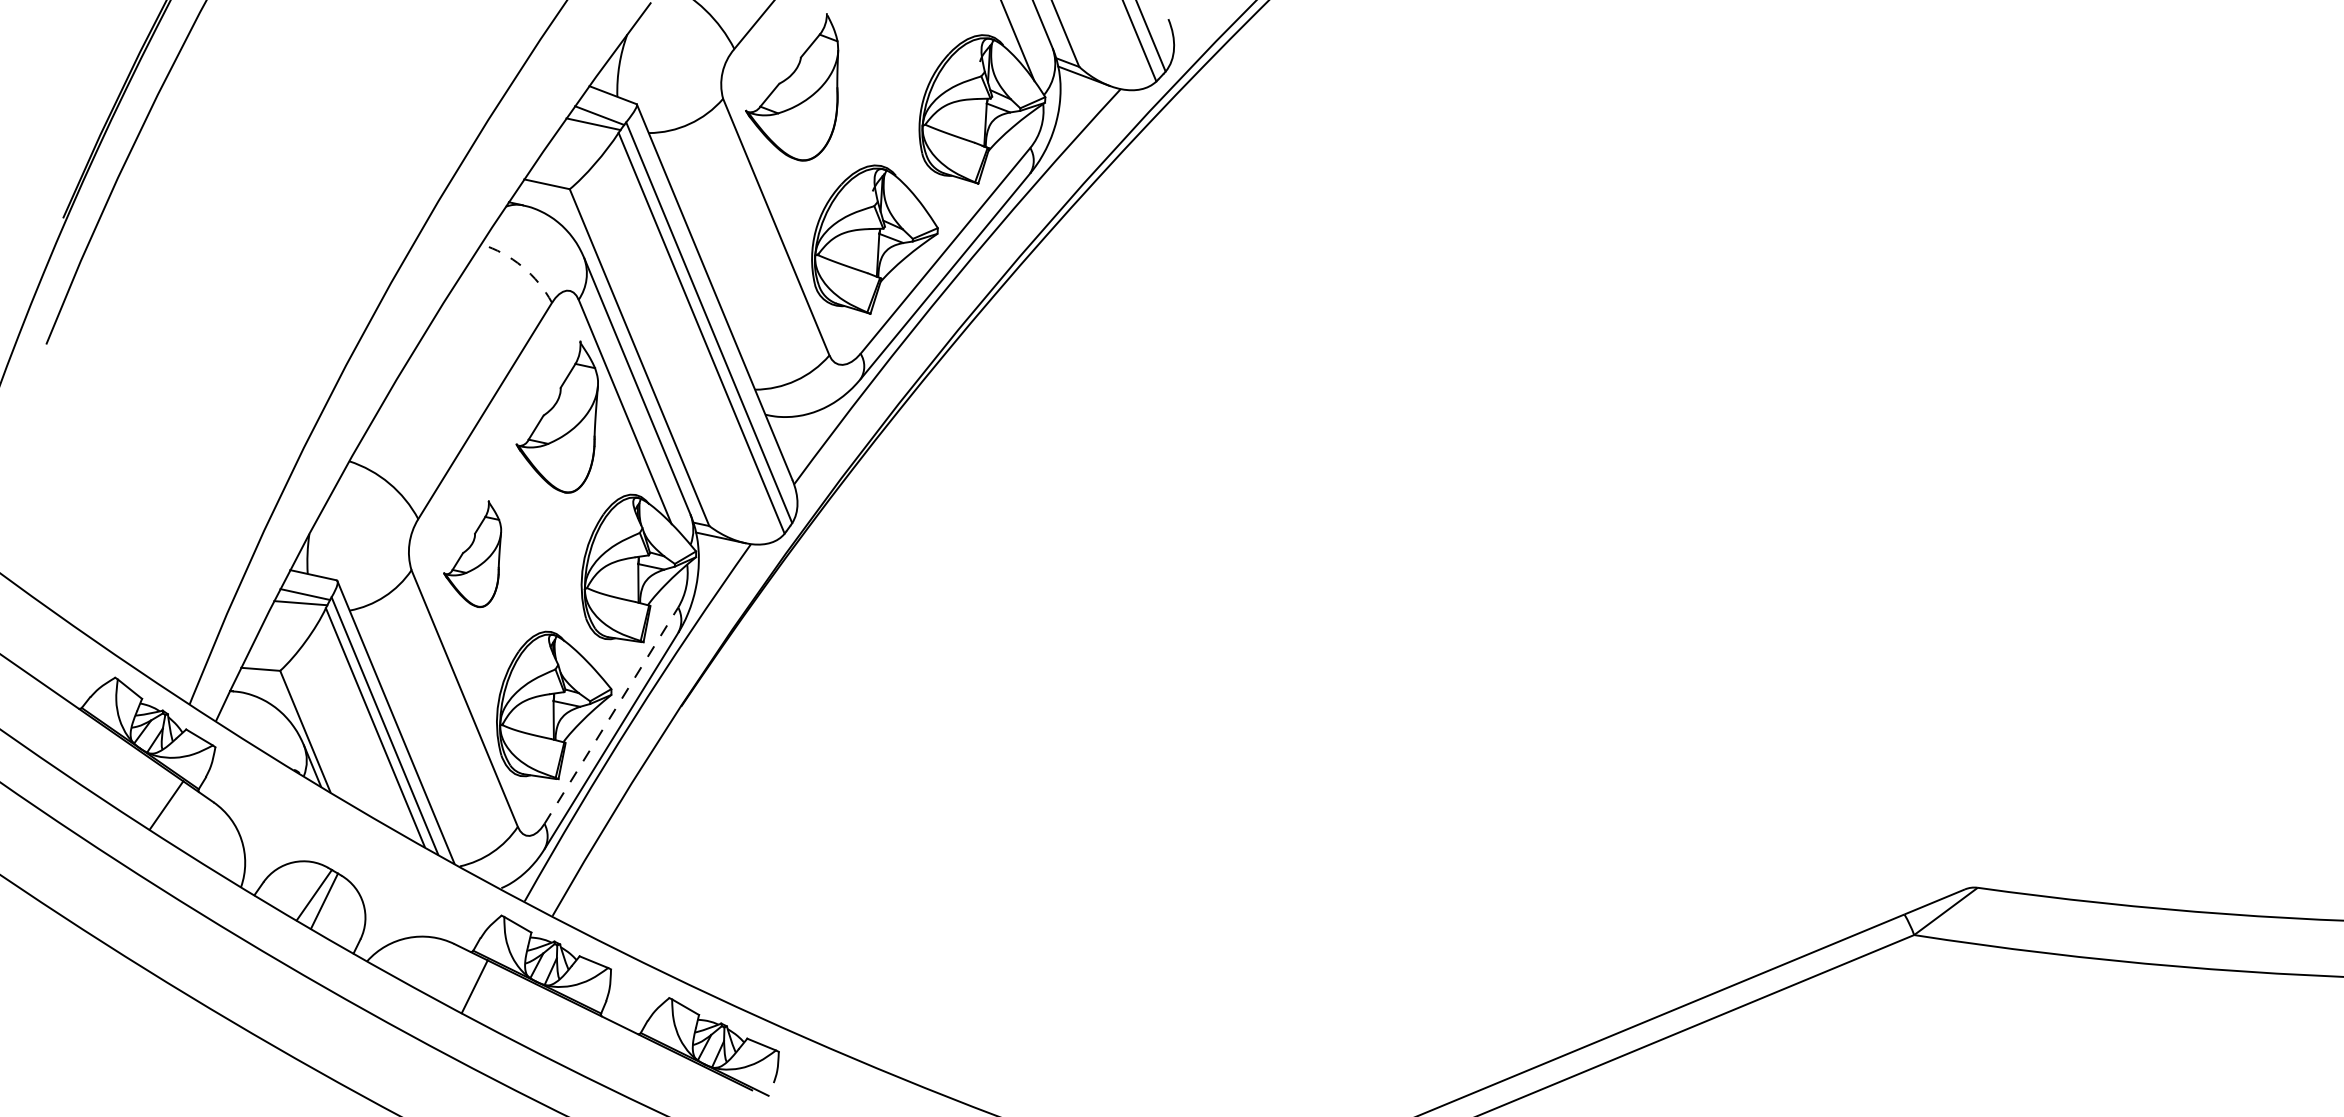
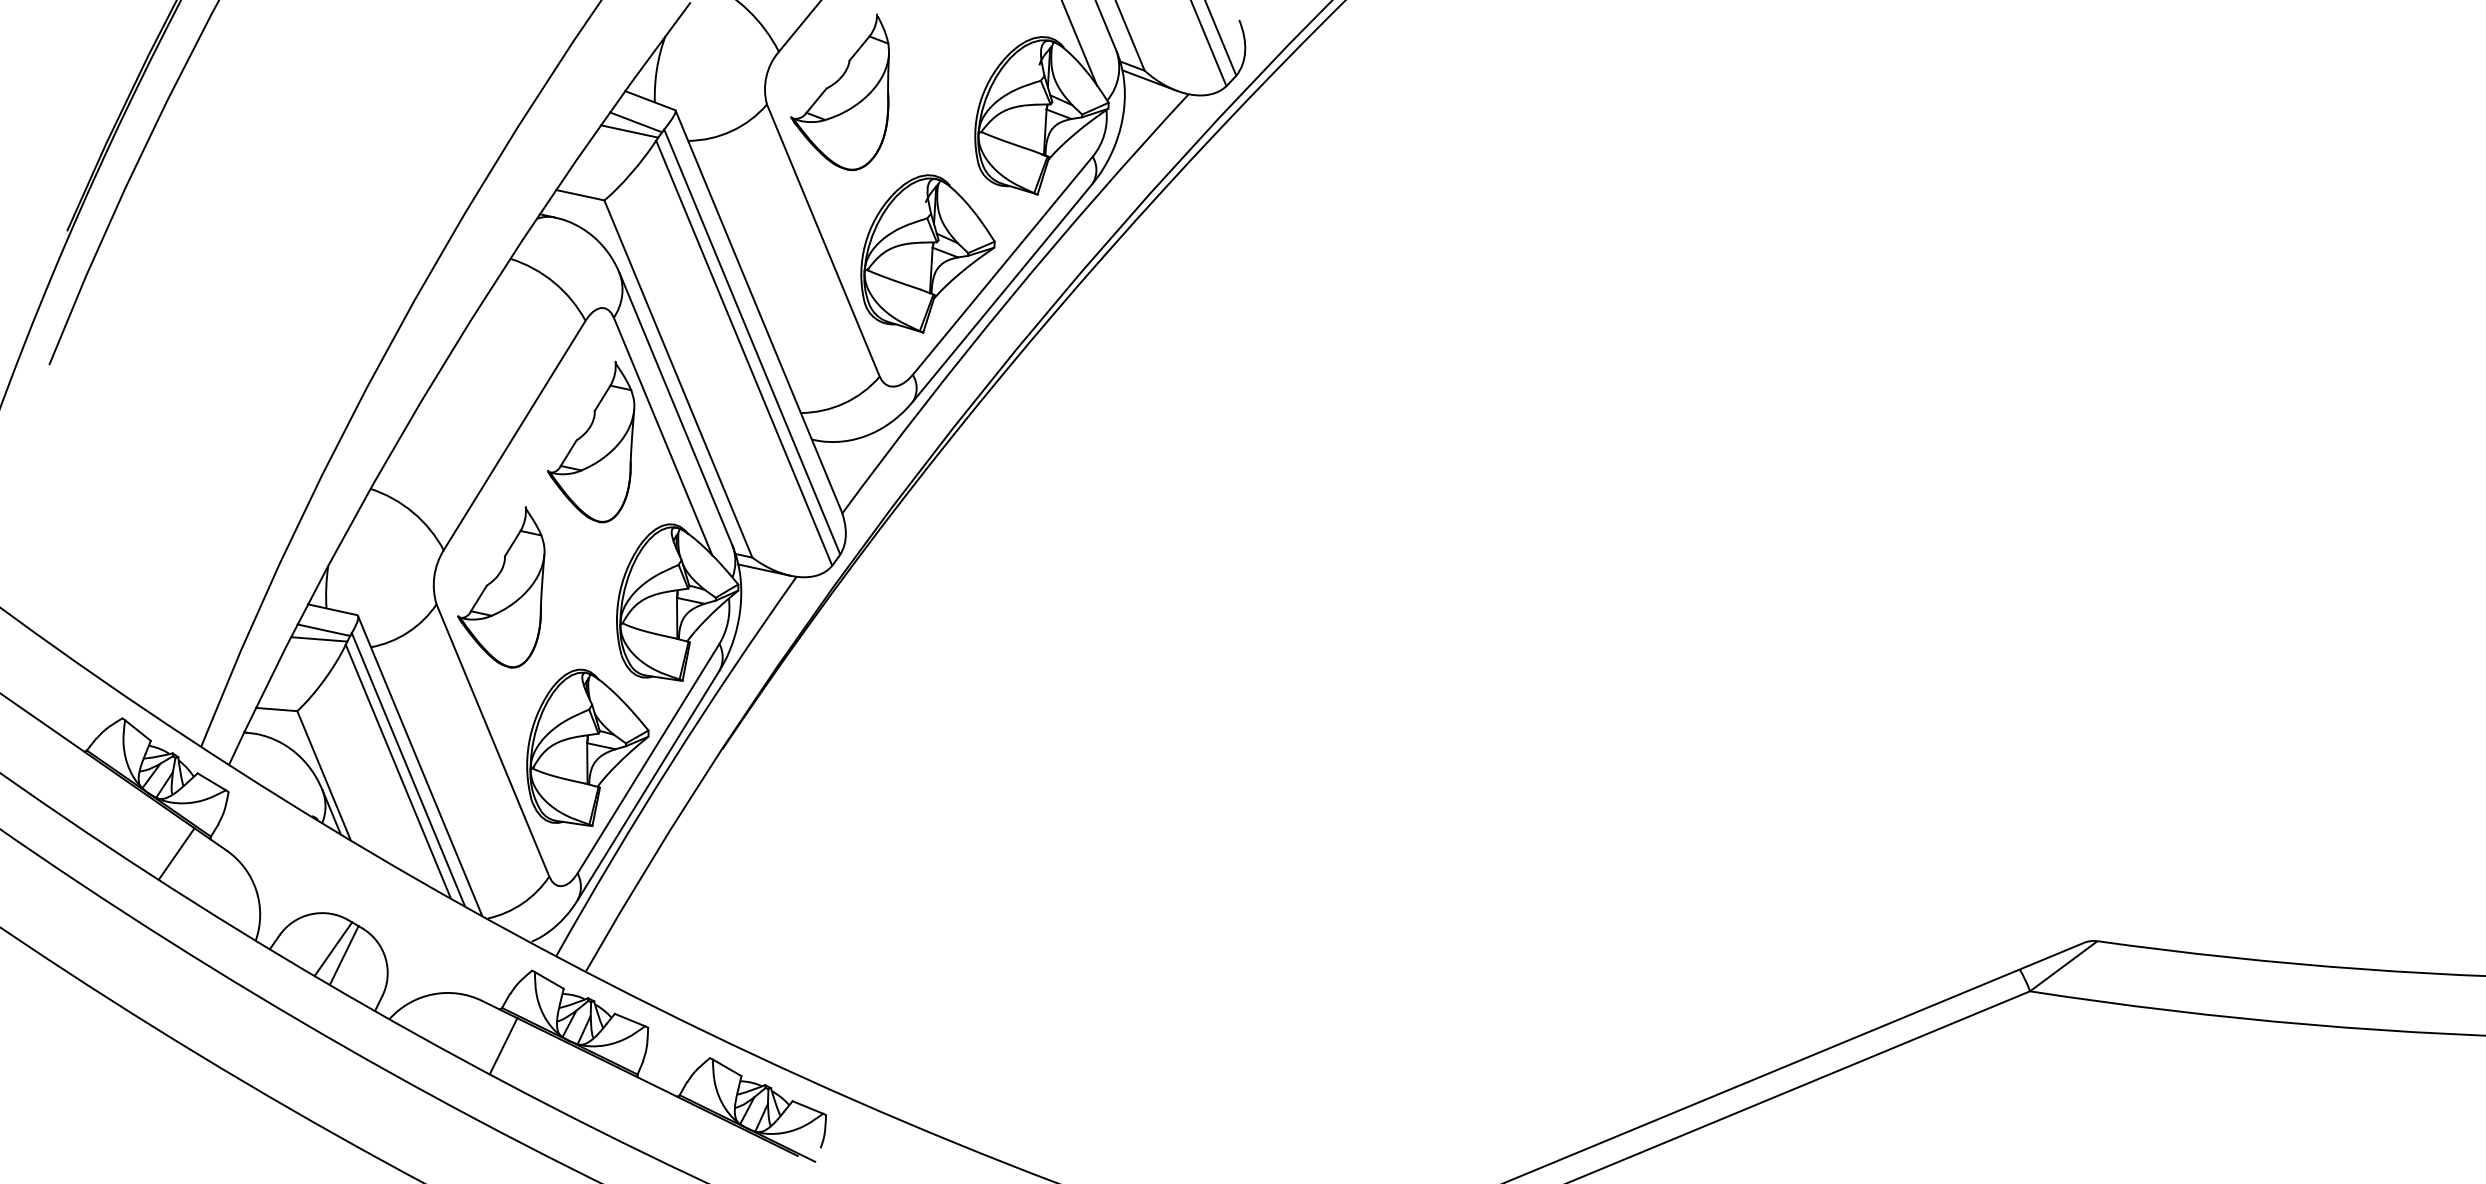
arc: (522, 266) -> (554, 282), dashed -> solid
part: (472, 554) -> (501, 587), size x1.43
line: (611, 715) -> (648, 758), dashed -> solid

